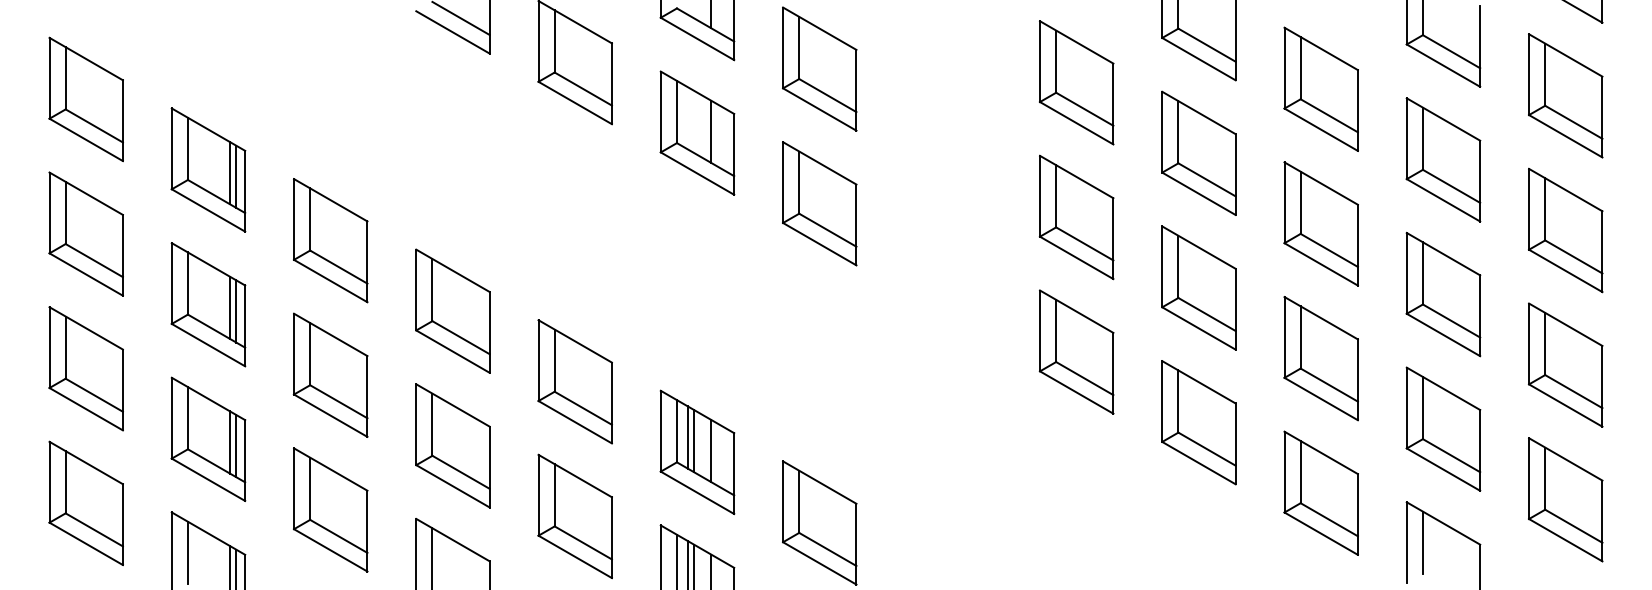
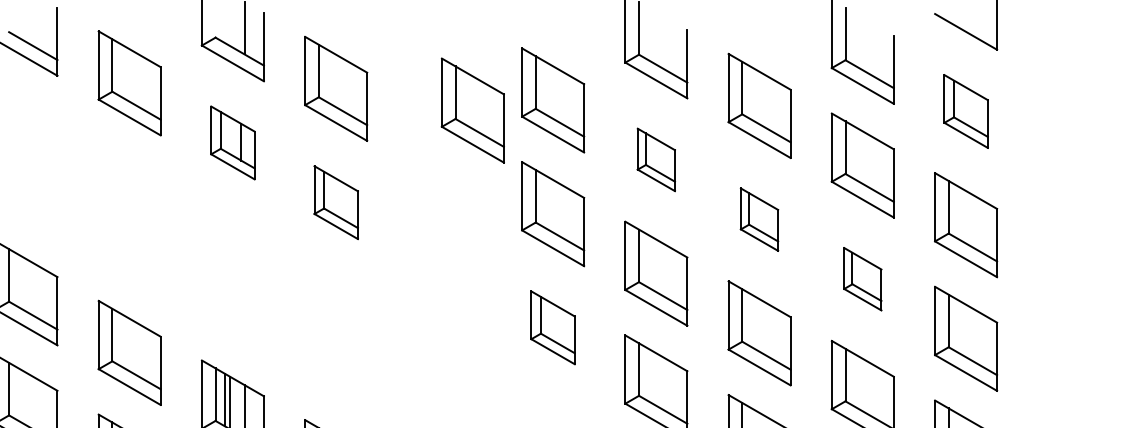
part: (981, 94) -> (472, 110), added
part: (1565, 95) -> (965, 111), size x0.7
part: (697, 132) -> (232, 142), size x0.7
part: (1198, 152) -> (655, 159), size x0.6
part: (819, 203) -> (335, 202), size x0.7
part: (1320, 223) -> (759, 219), size x0.6
part: (1443, 294) -> (862, 279), size x0.6
part: (1076, 351) -> (552, 327), size x0.7

